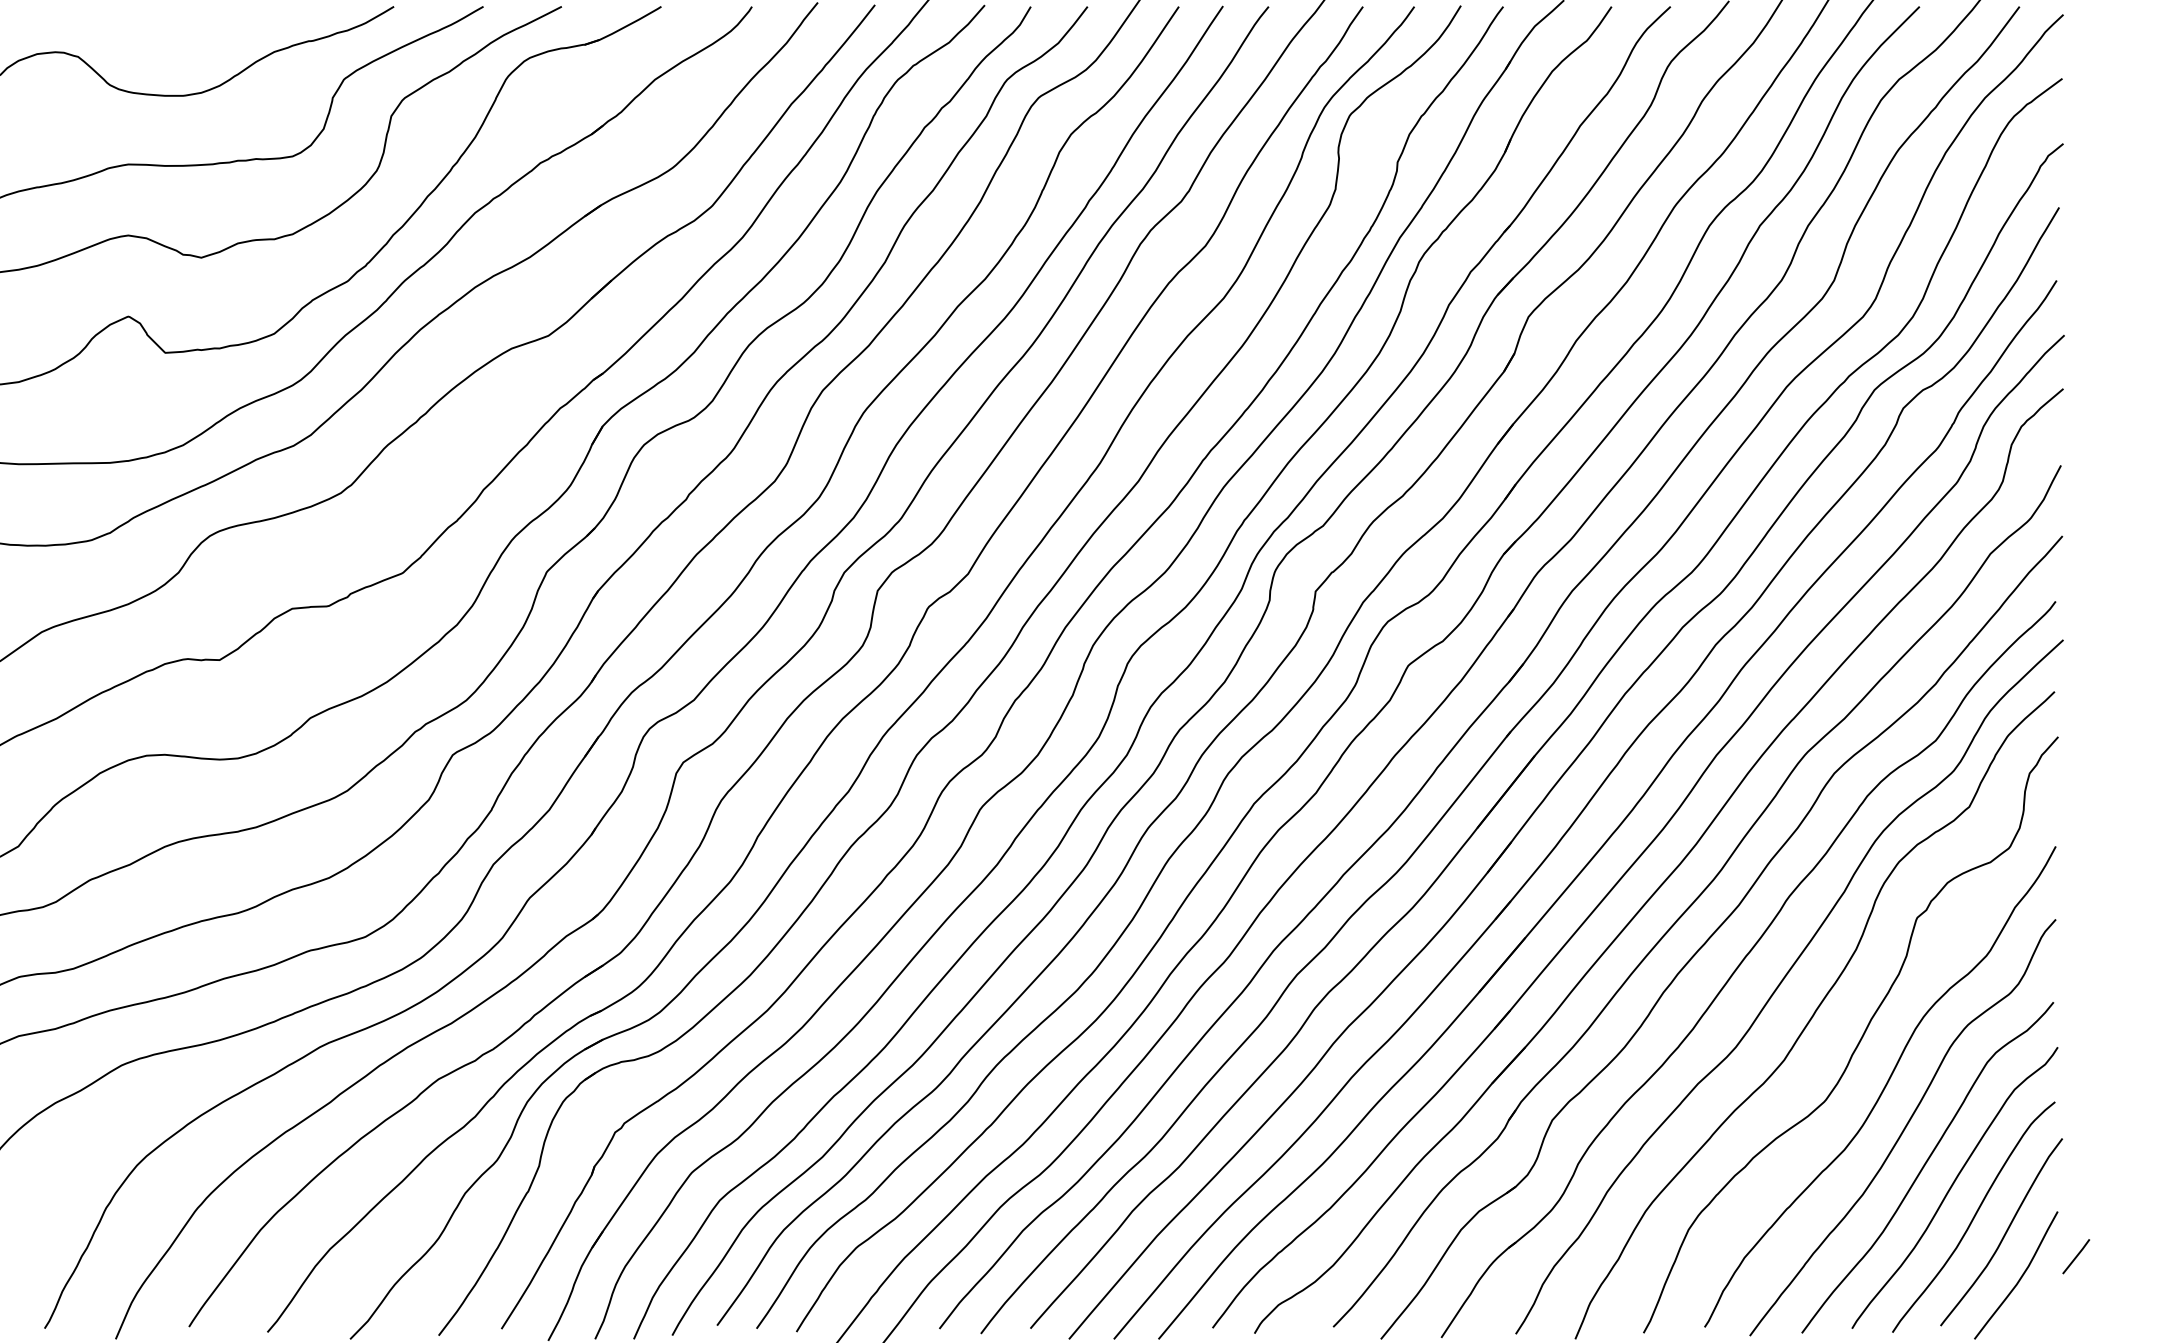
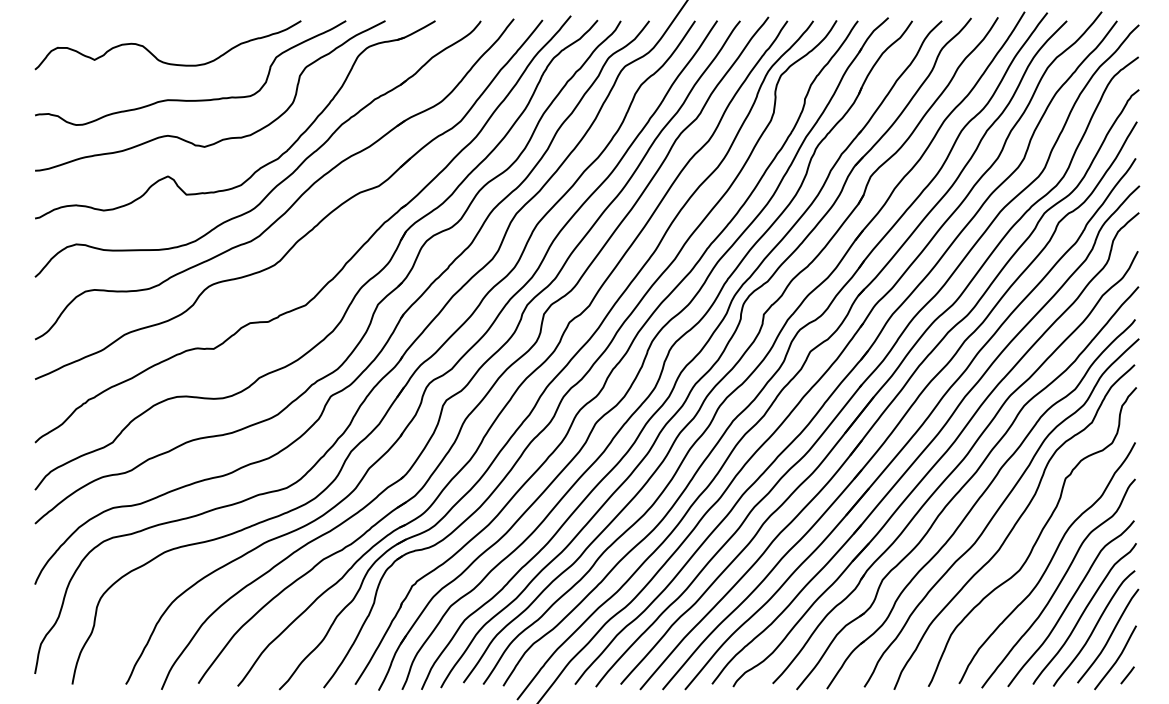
line: (2075, 1256) -> (1127, 675), moved

